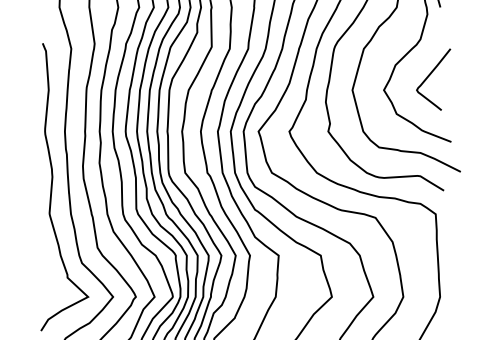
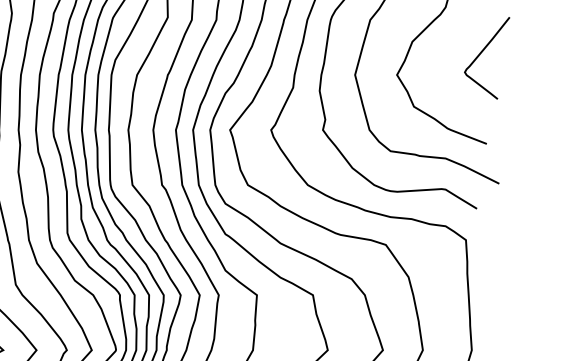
curve: (430, 75) -> (482, 52), moved

